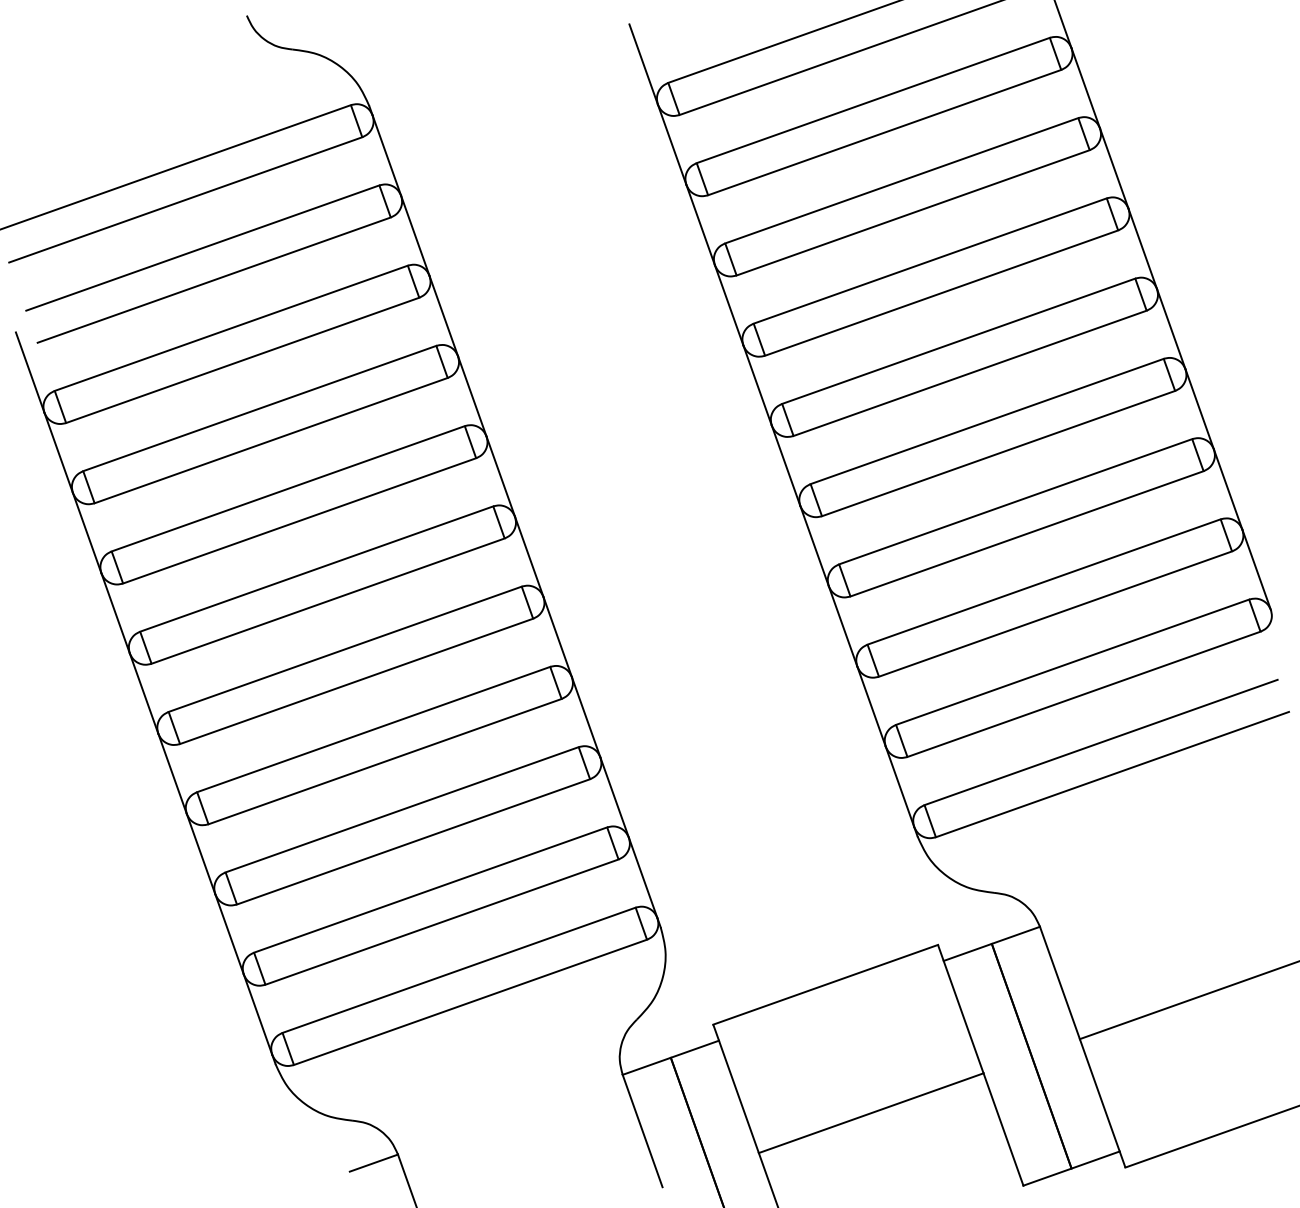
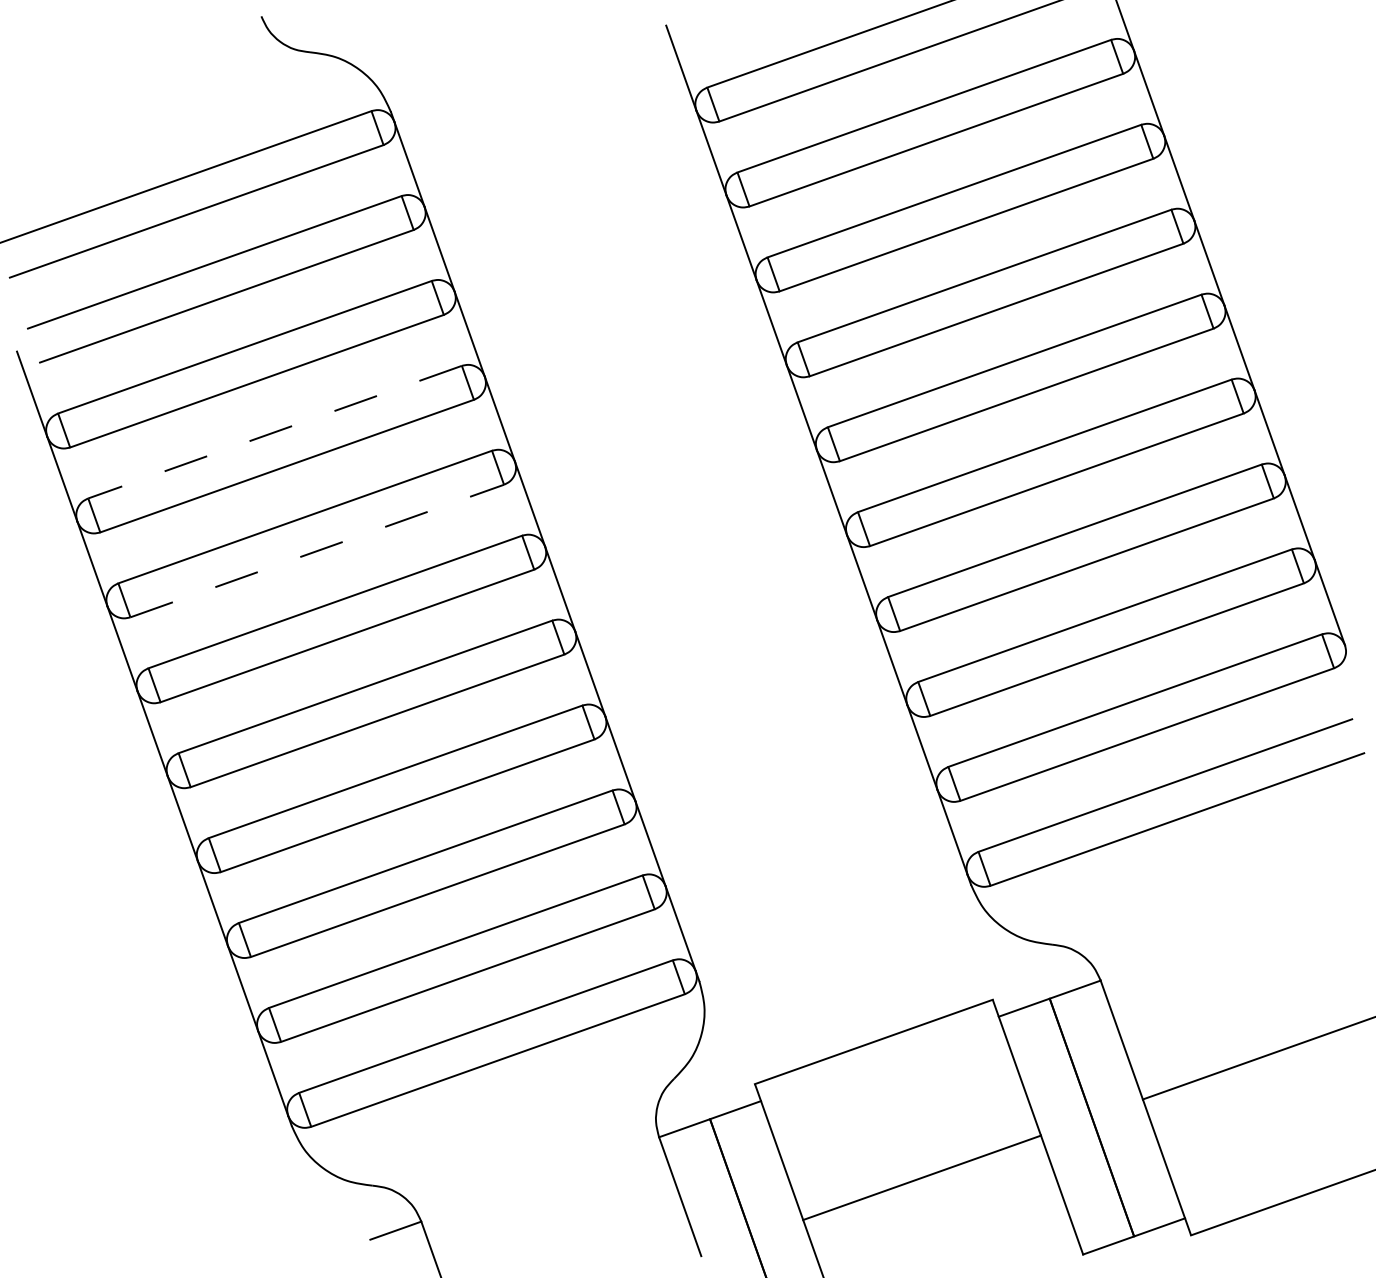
line: (259, 408) -> (274, 432), solid -> dashed
line: (300, 520) -> (318, 550), solid -> dashed

